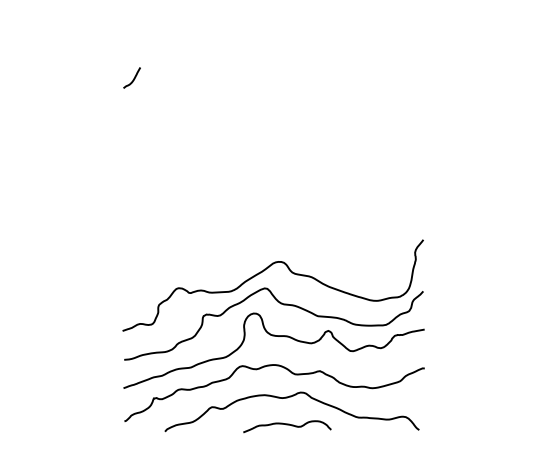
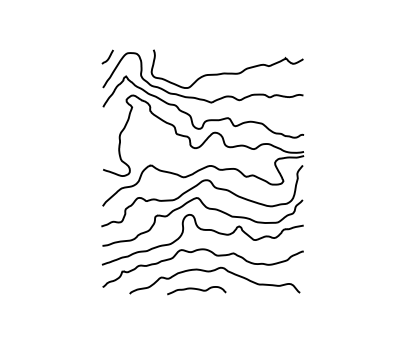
part: (275, 183) -> (203, 127), added
curve: (286, 425) -> (196, 289), moved

